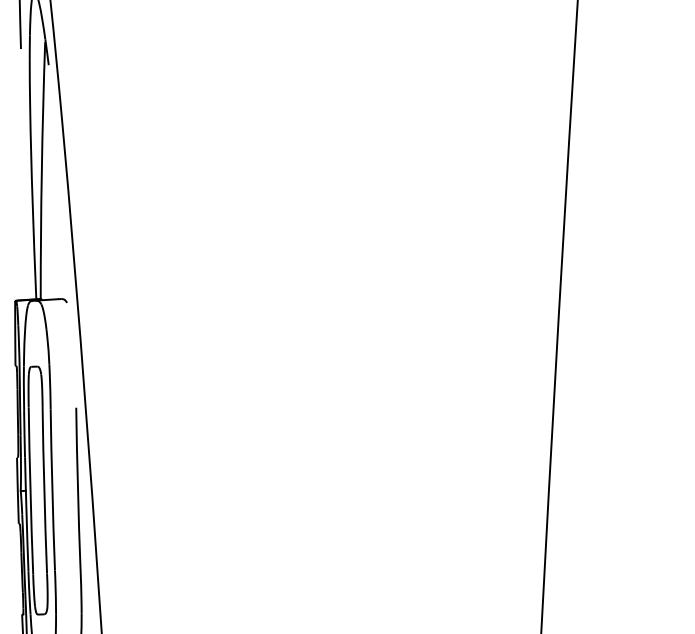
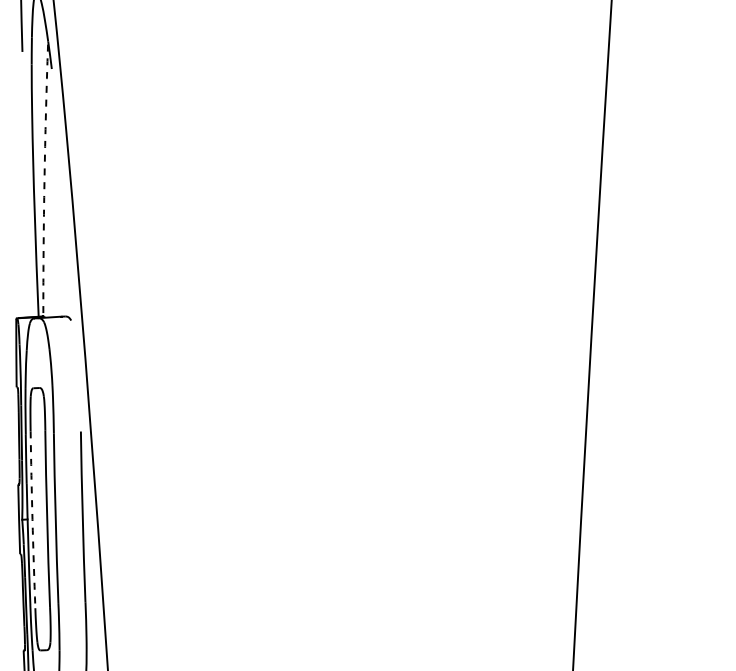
arc: (41, 170) -> (44, 180), solid -> dashed
arc: (30, 490) -> (32, 519), solid -> dashed

